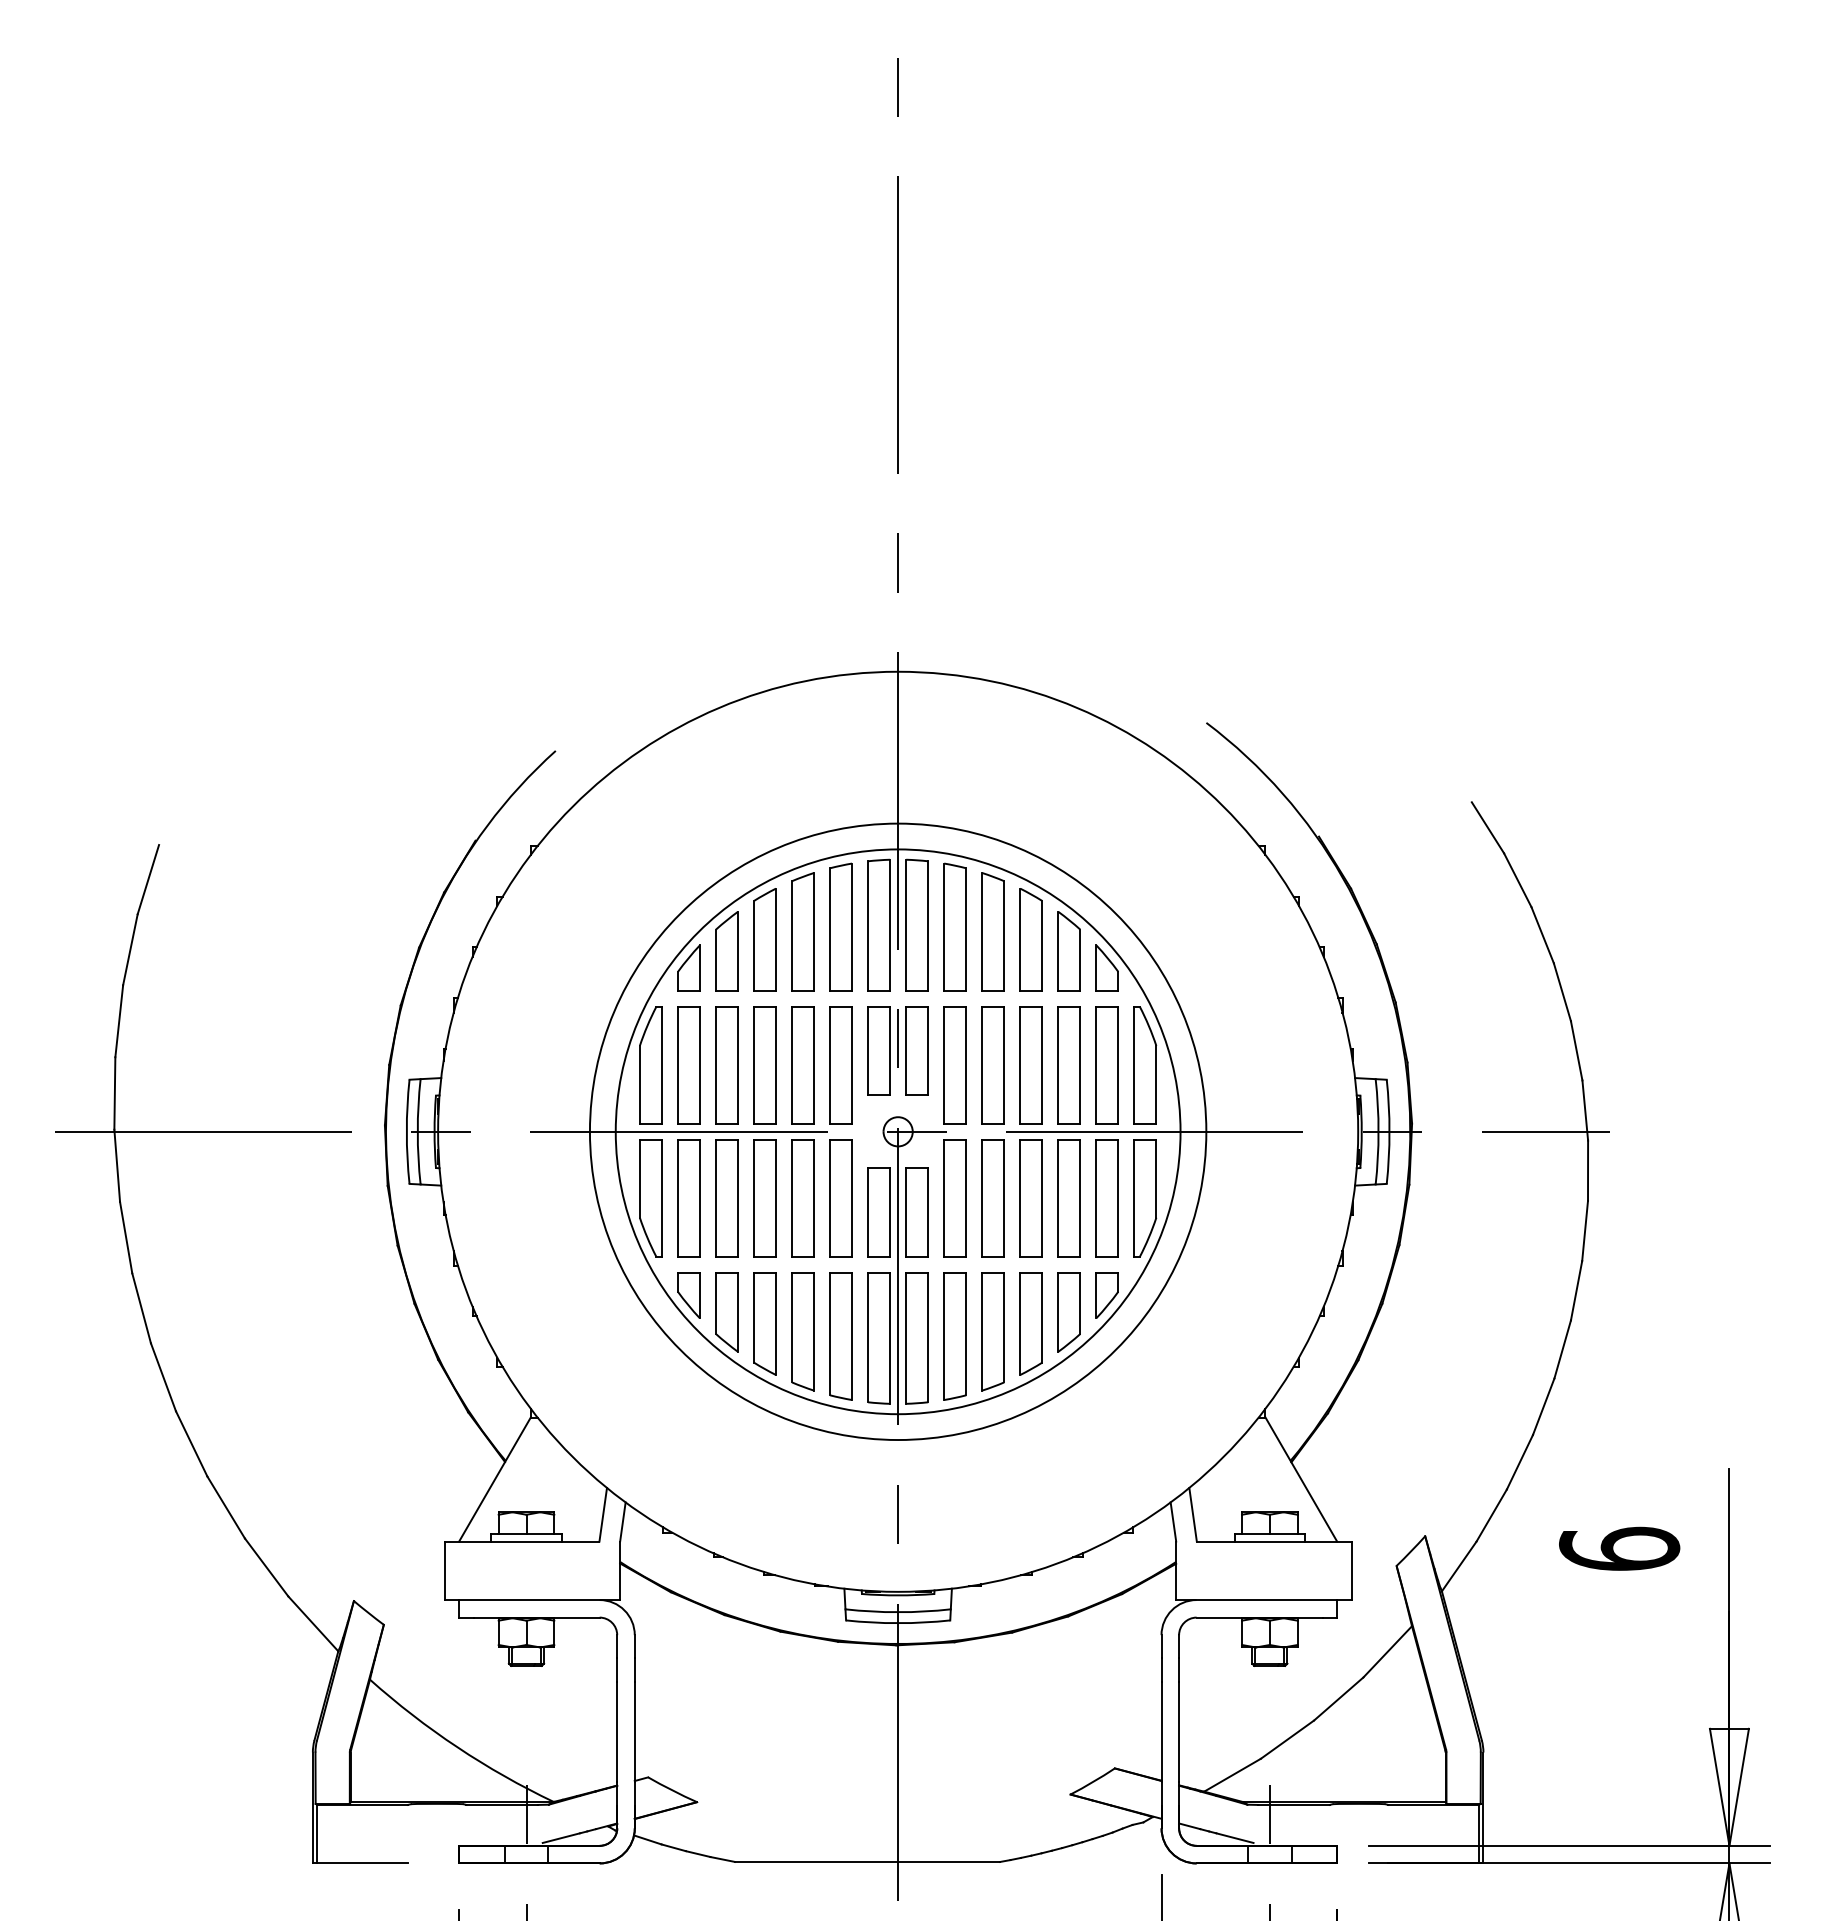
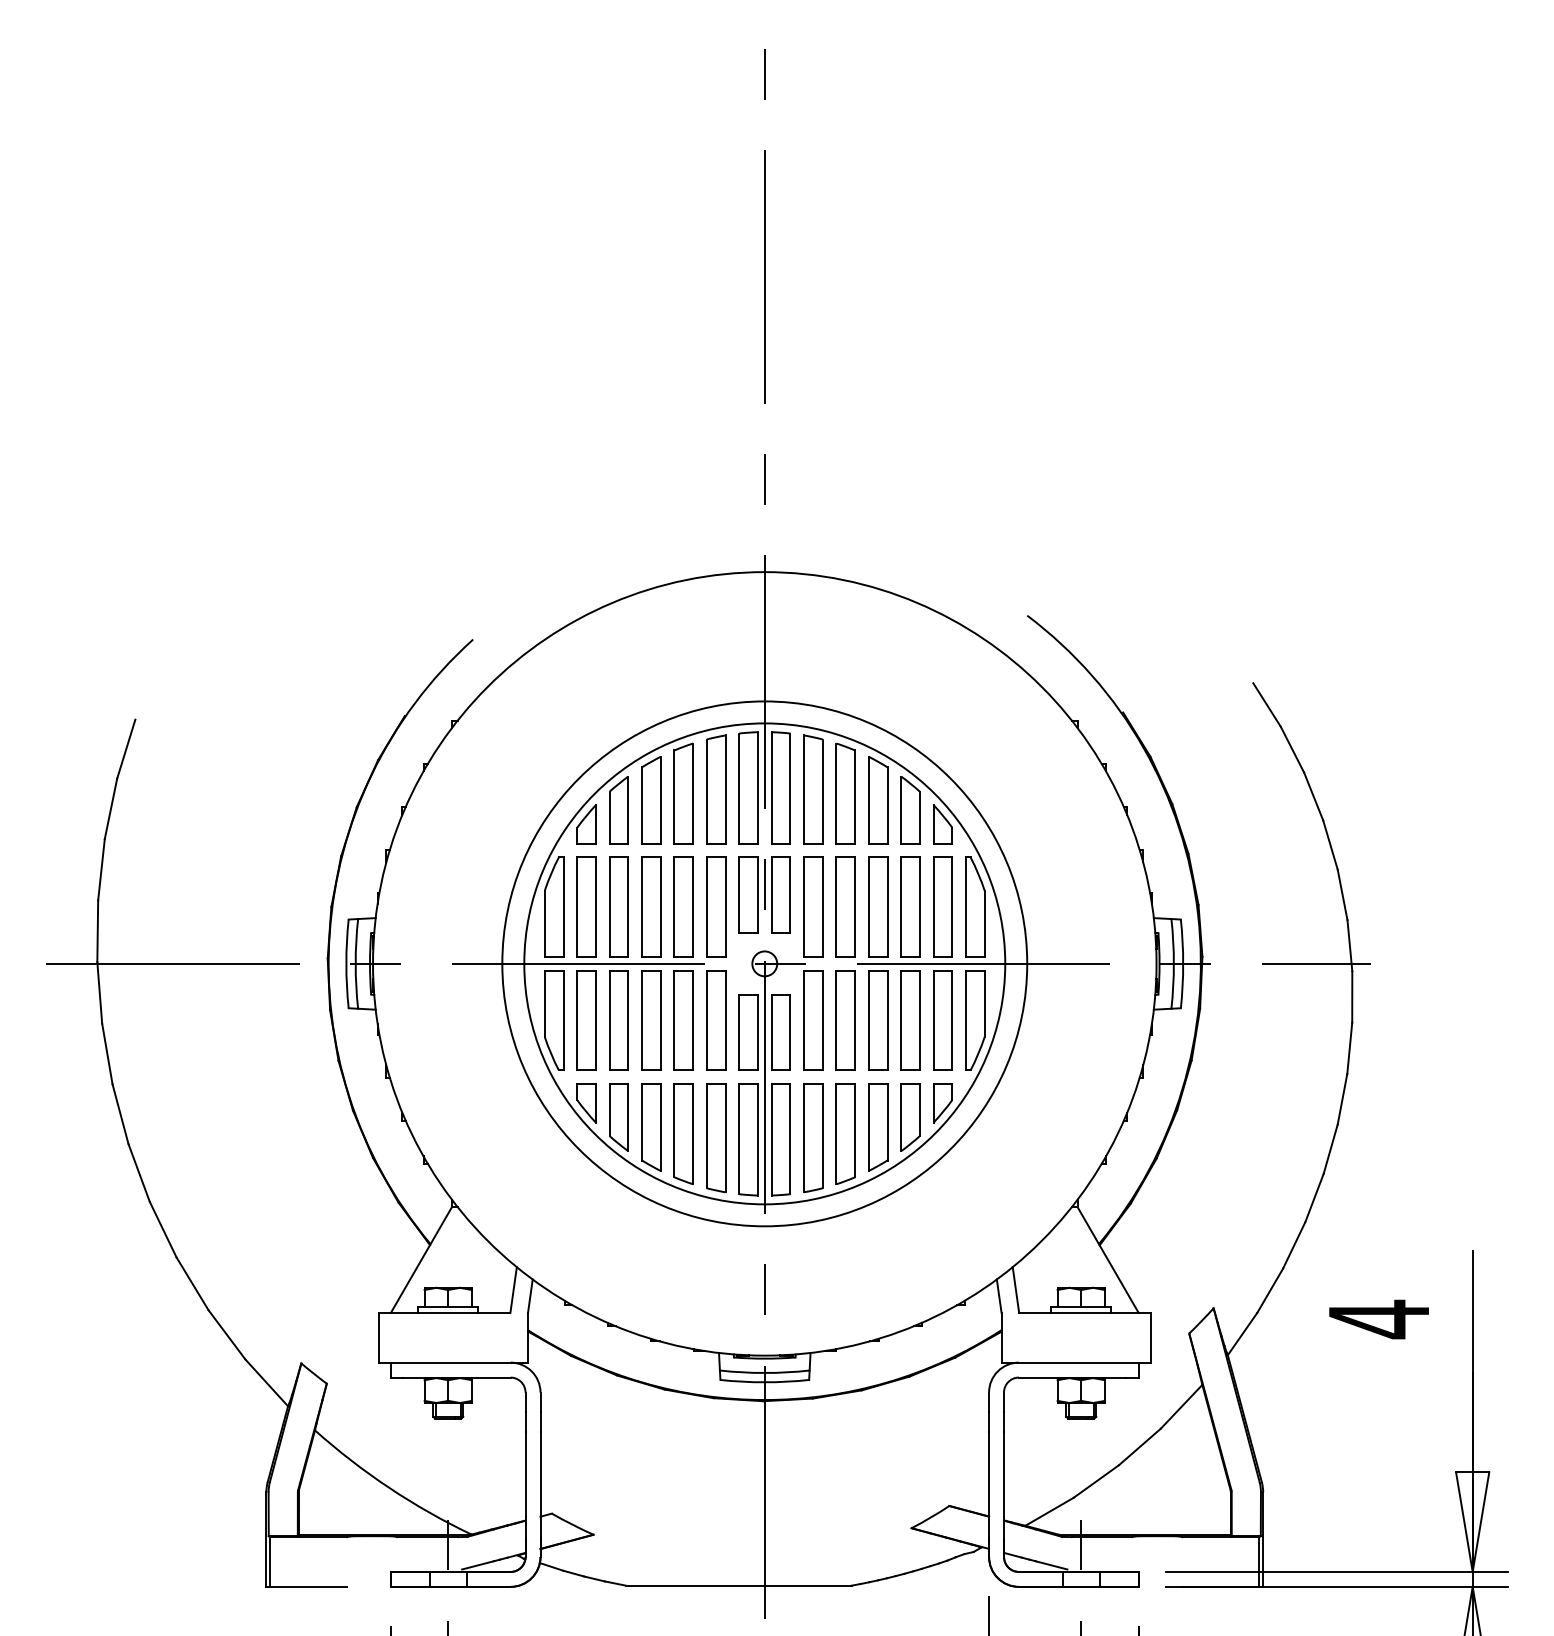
text: (1618, 1549) -> (1378, 1319), 6 -> 4

